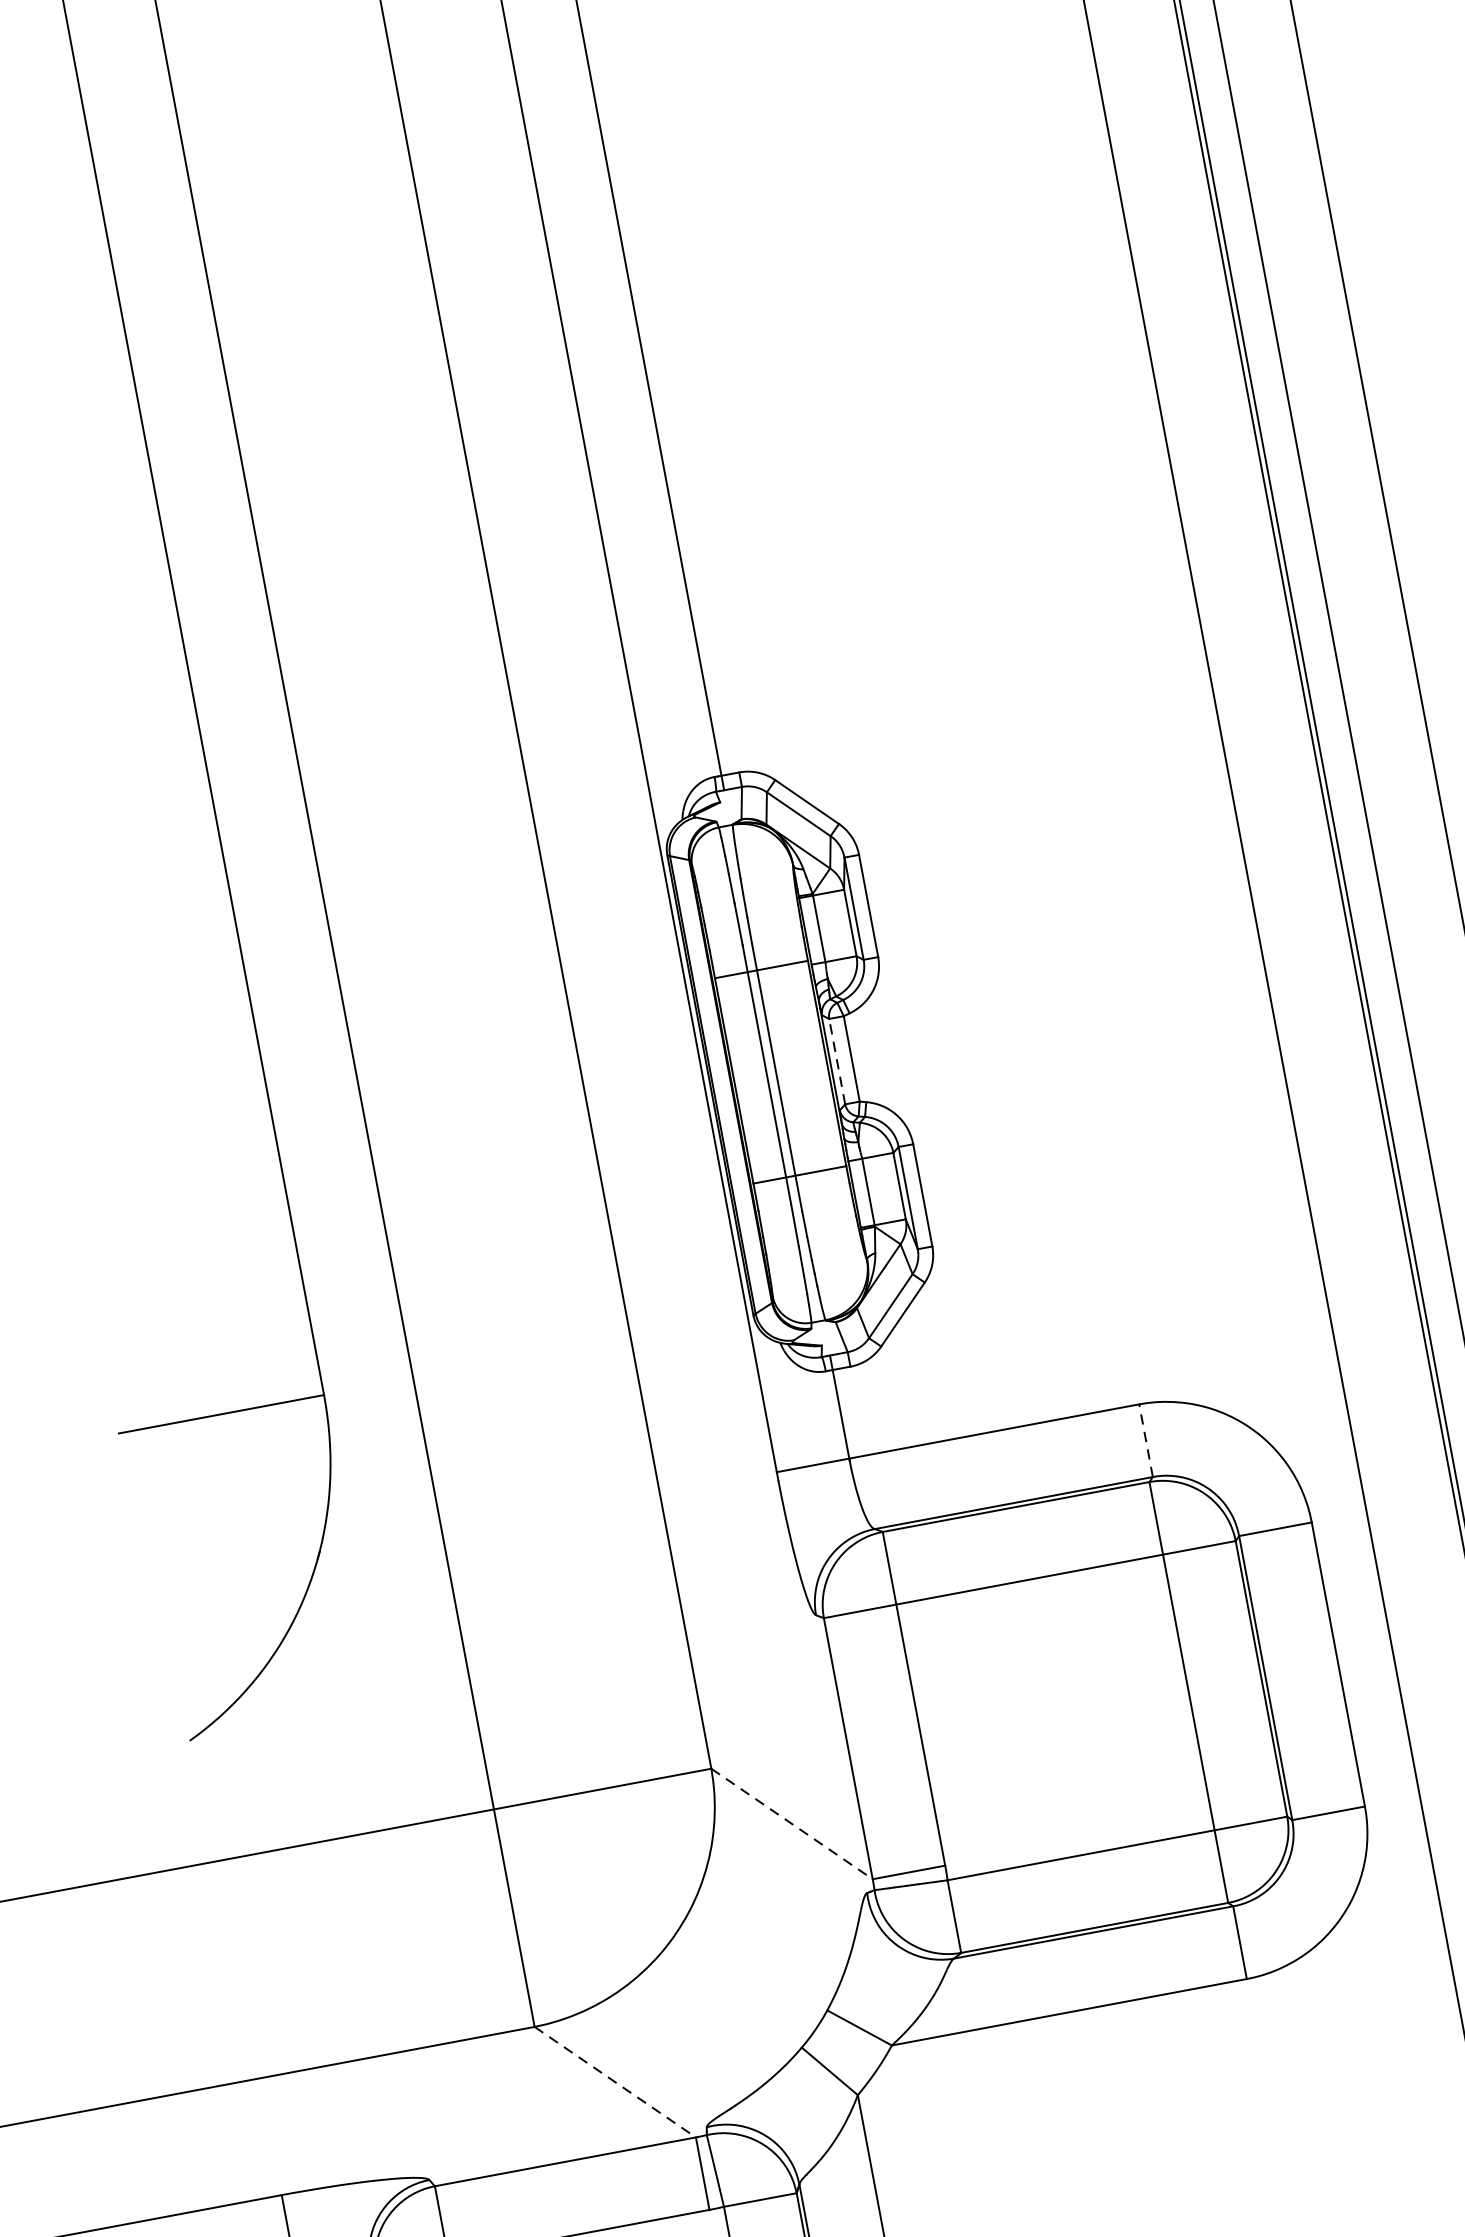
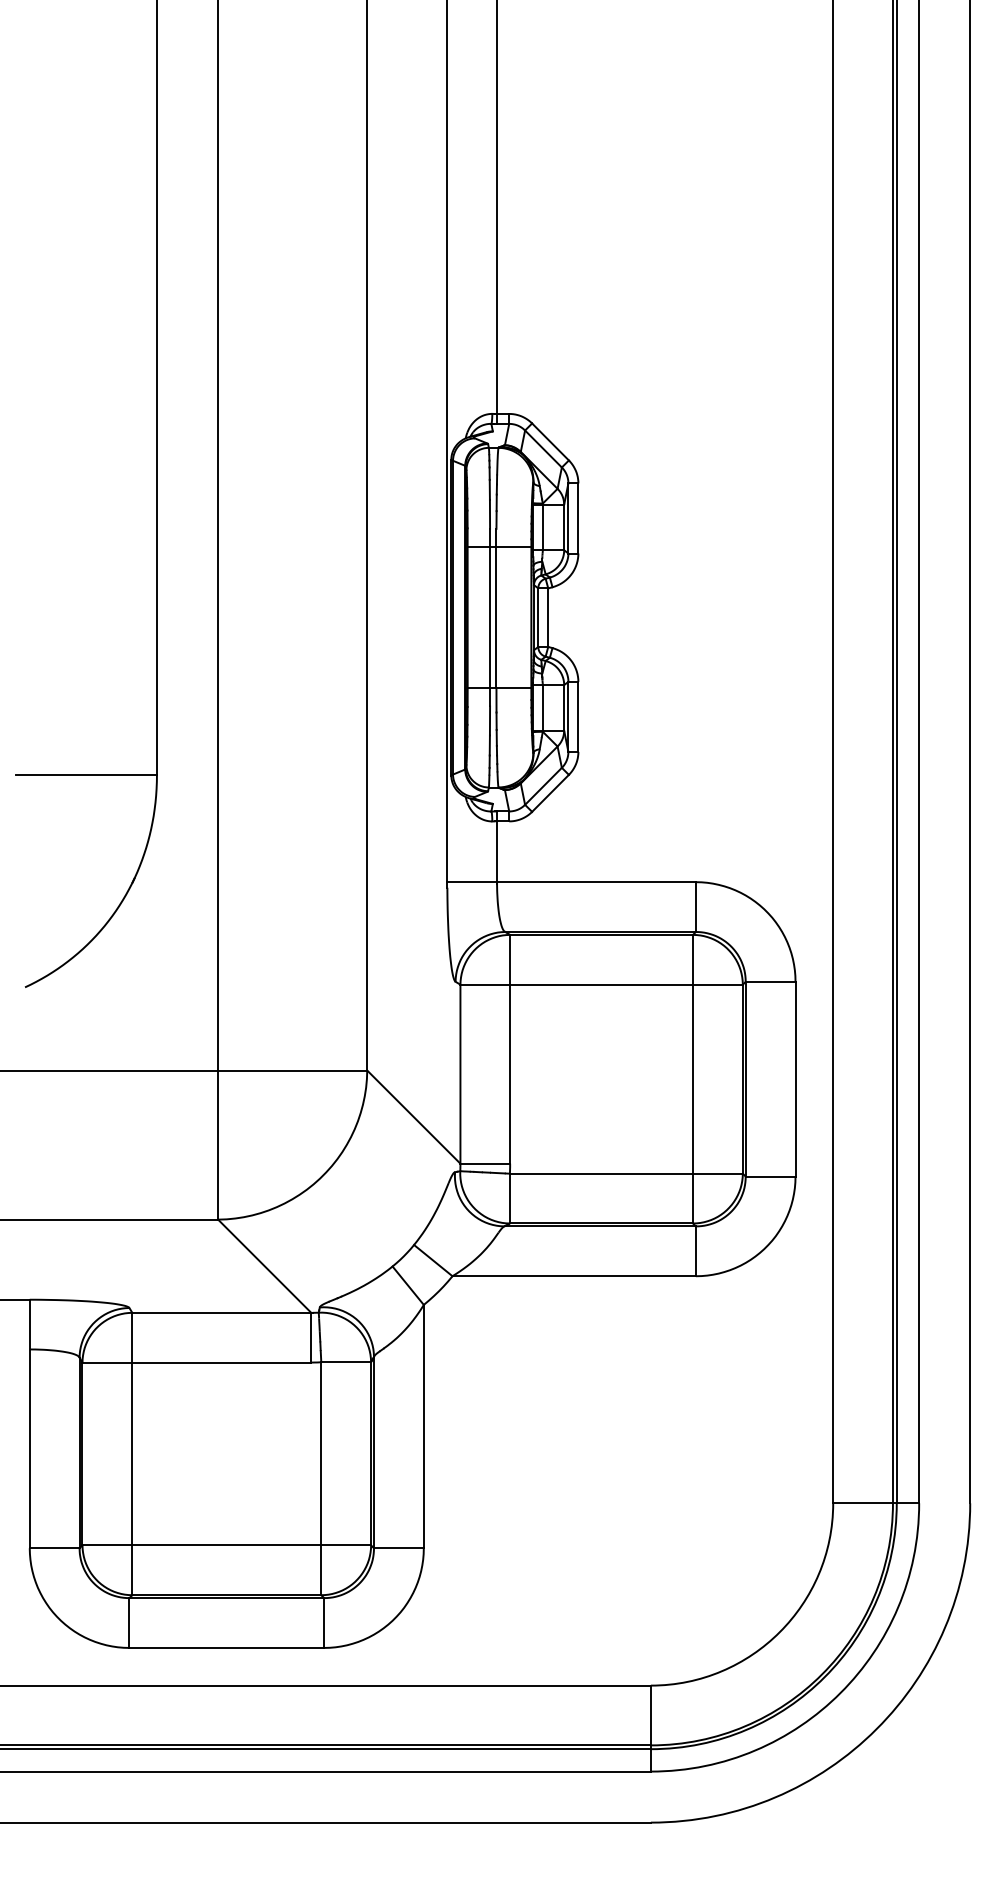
line: (837, 1061) -> (538, 617), dashed -> solid
line: (1145, 1441) -> (695, 907), dashed -> solid
line: (791, 1824) -> (413, 1117), dashed -> solid
line: (615, 2082) -> (264, 1266), dashed -> solid

